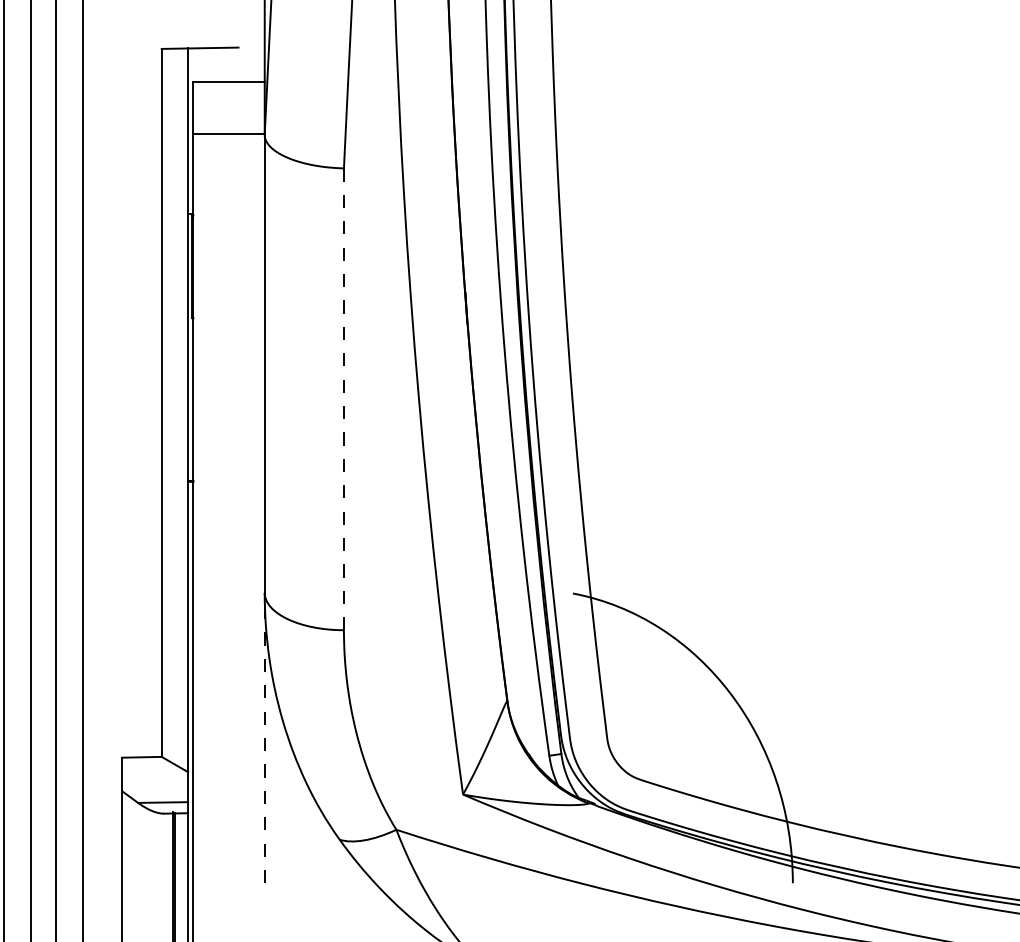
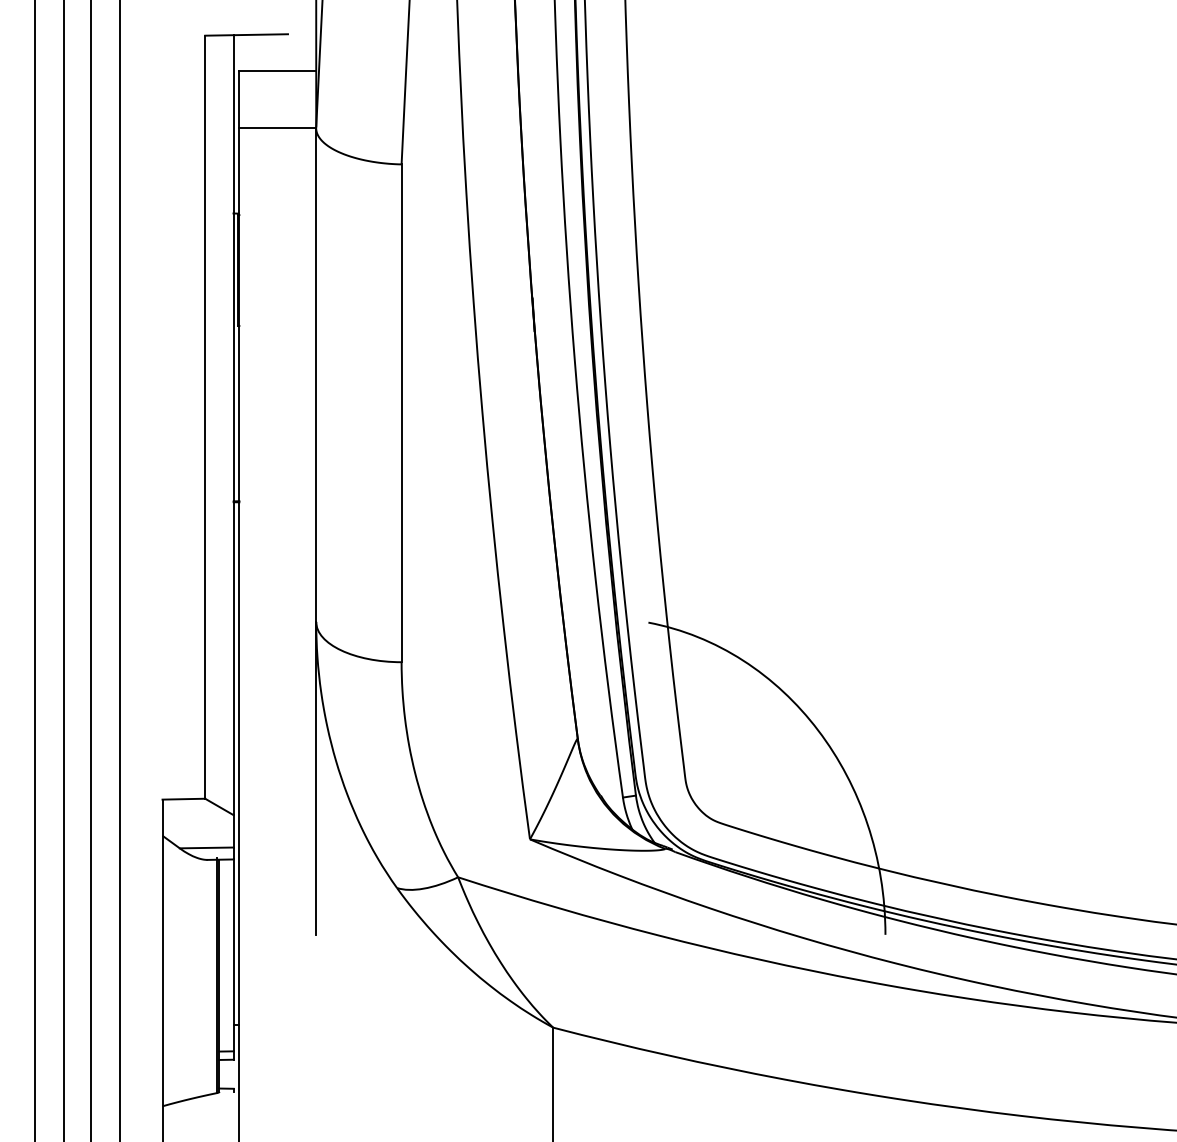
line: (343, 399) -> (401, 413), dashed -> solid
line: (264, 737) -> (316, 777), dashed -> solid

